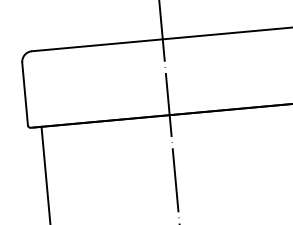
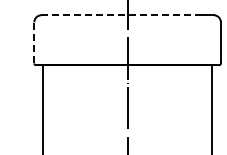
line: (155, 40) -> (122, 15), solid -> dashed
line: (25, 93) -> (34, 42), solid -> dashed

